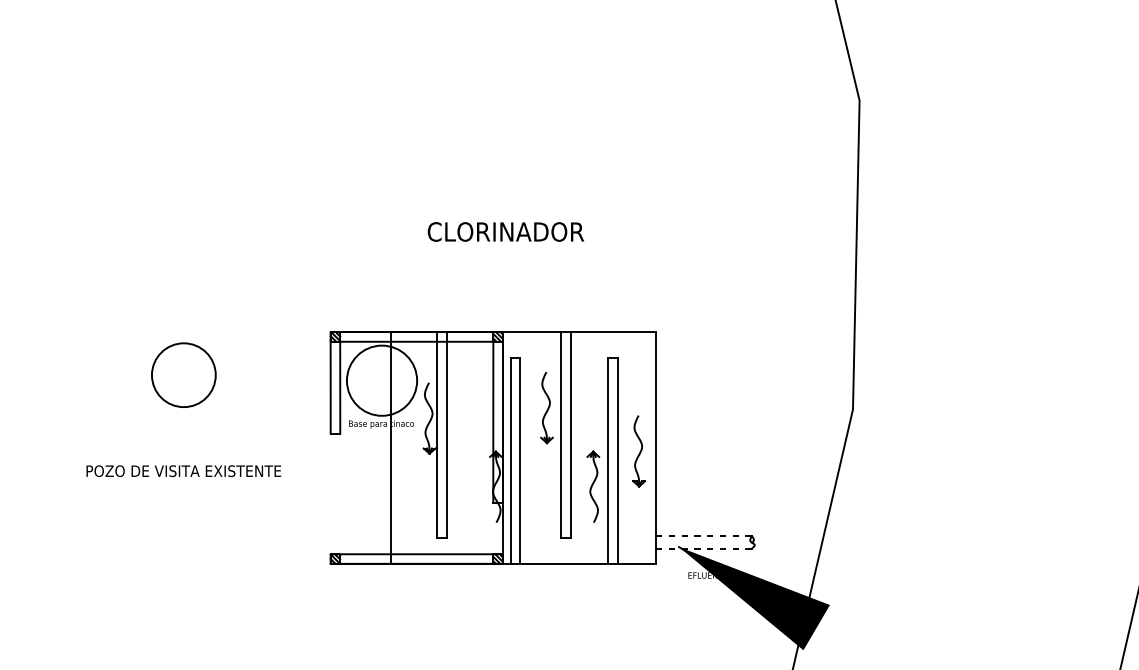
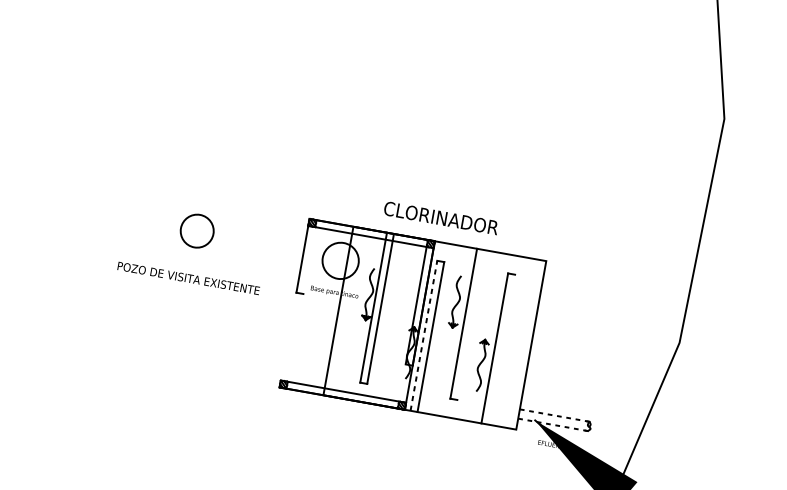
text: (505, 231) -> (441, 217), moved
circle: (183, 374) -> (197, 230), size x0.7
circle: (381, 380) -> (340, 260), size x0.7
line: (340, 387) -> (309, 260), removed
line: (570, 435) -> (470, 325), removed
part: (639, 451) -> (518, 345), removed
line: (510, 460) -> (423, 335), solid -> dashed
line: (617, 460) -> (501, 349), removed
text: (183, 471) -> (188, 278), moved

